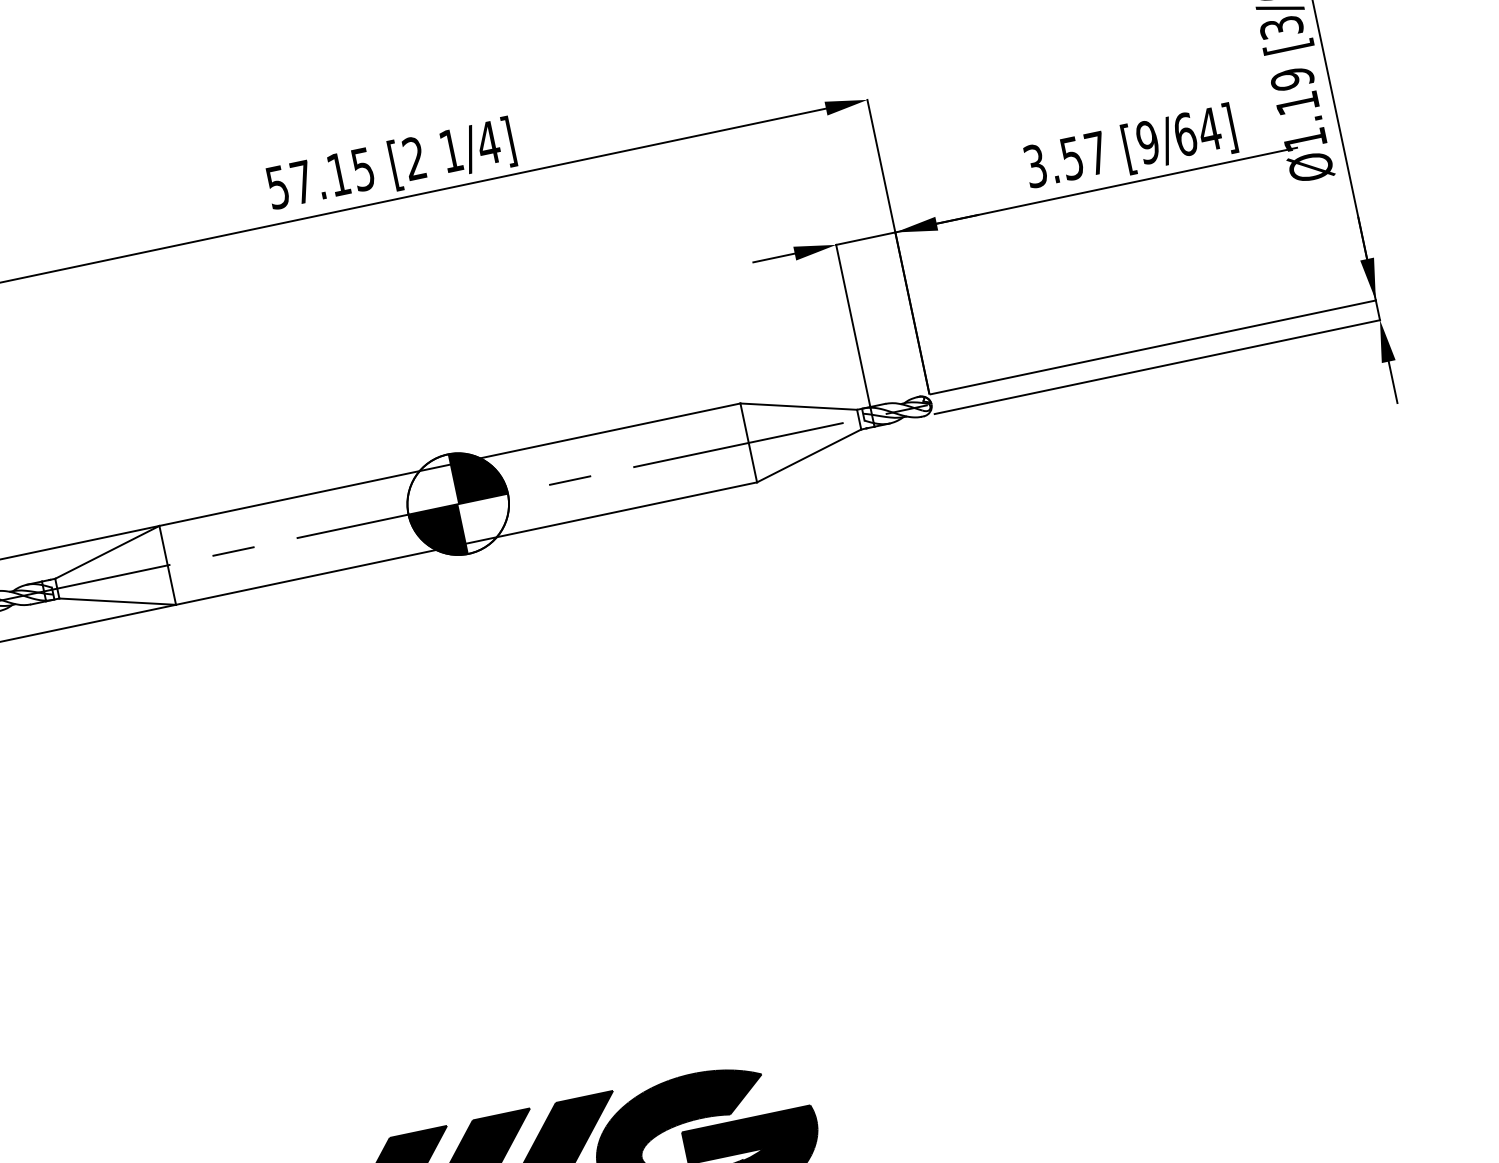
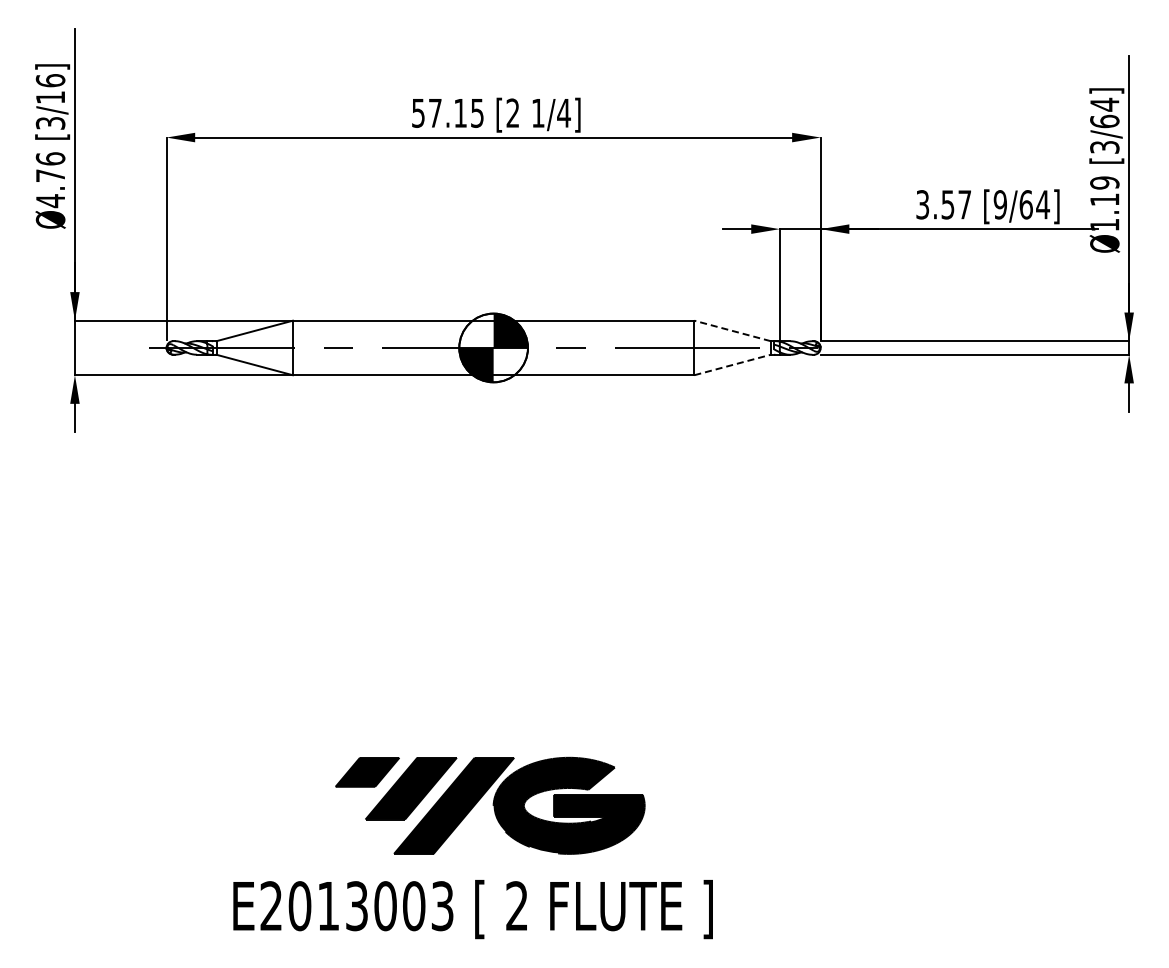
line: (798, 406) -> (732, 330), solid -> dashed
line: (810, 454) -> (733, 364), solid -> dashed

